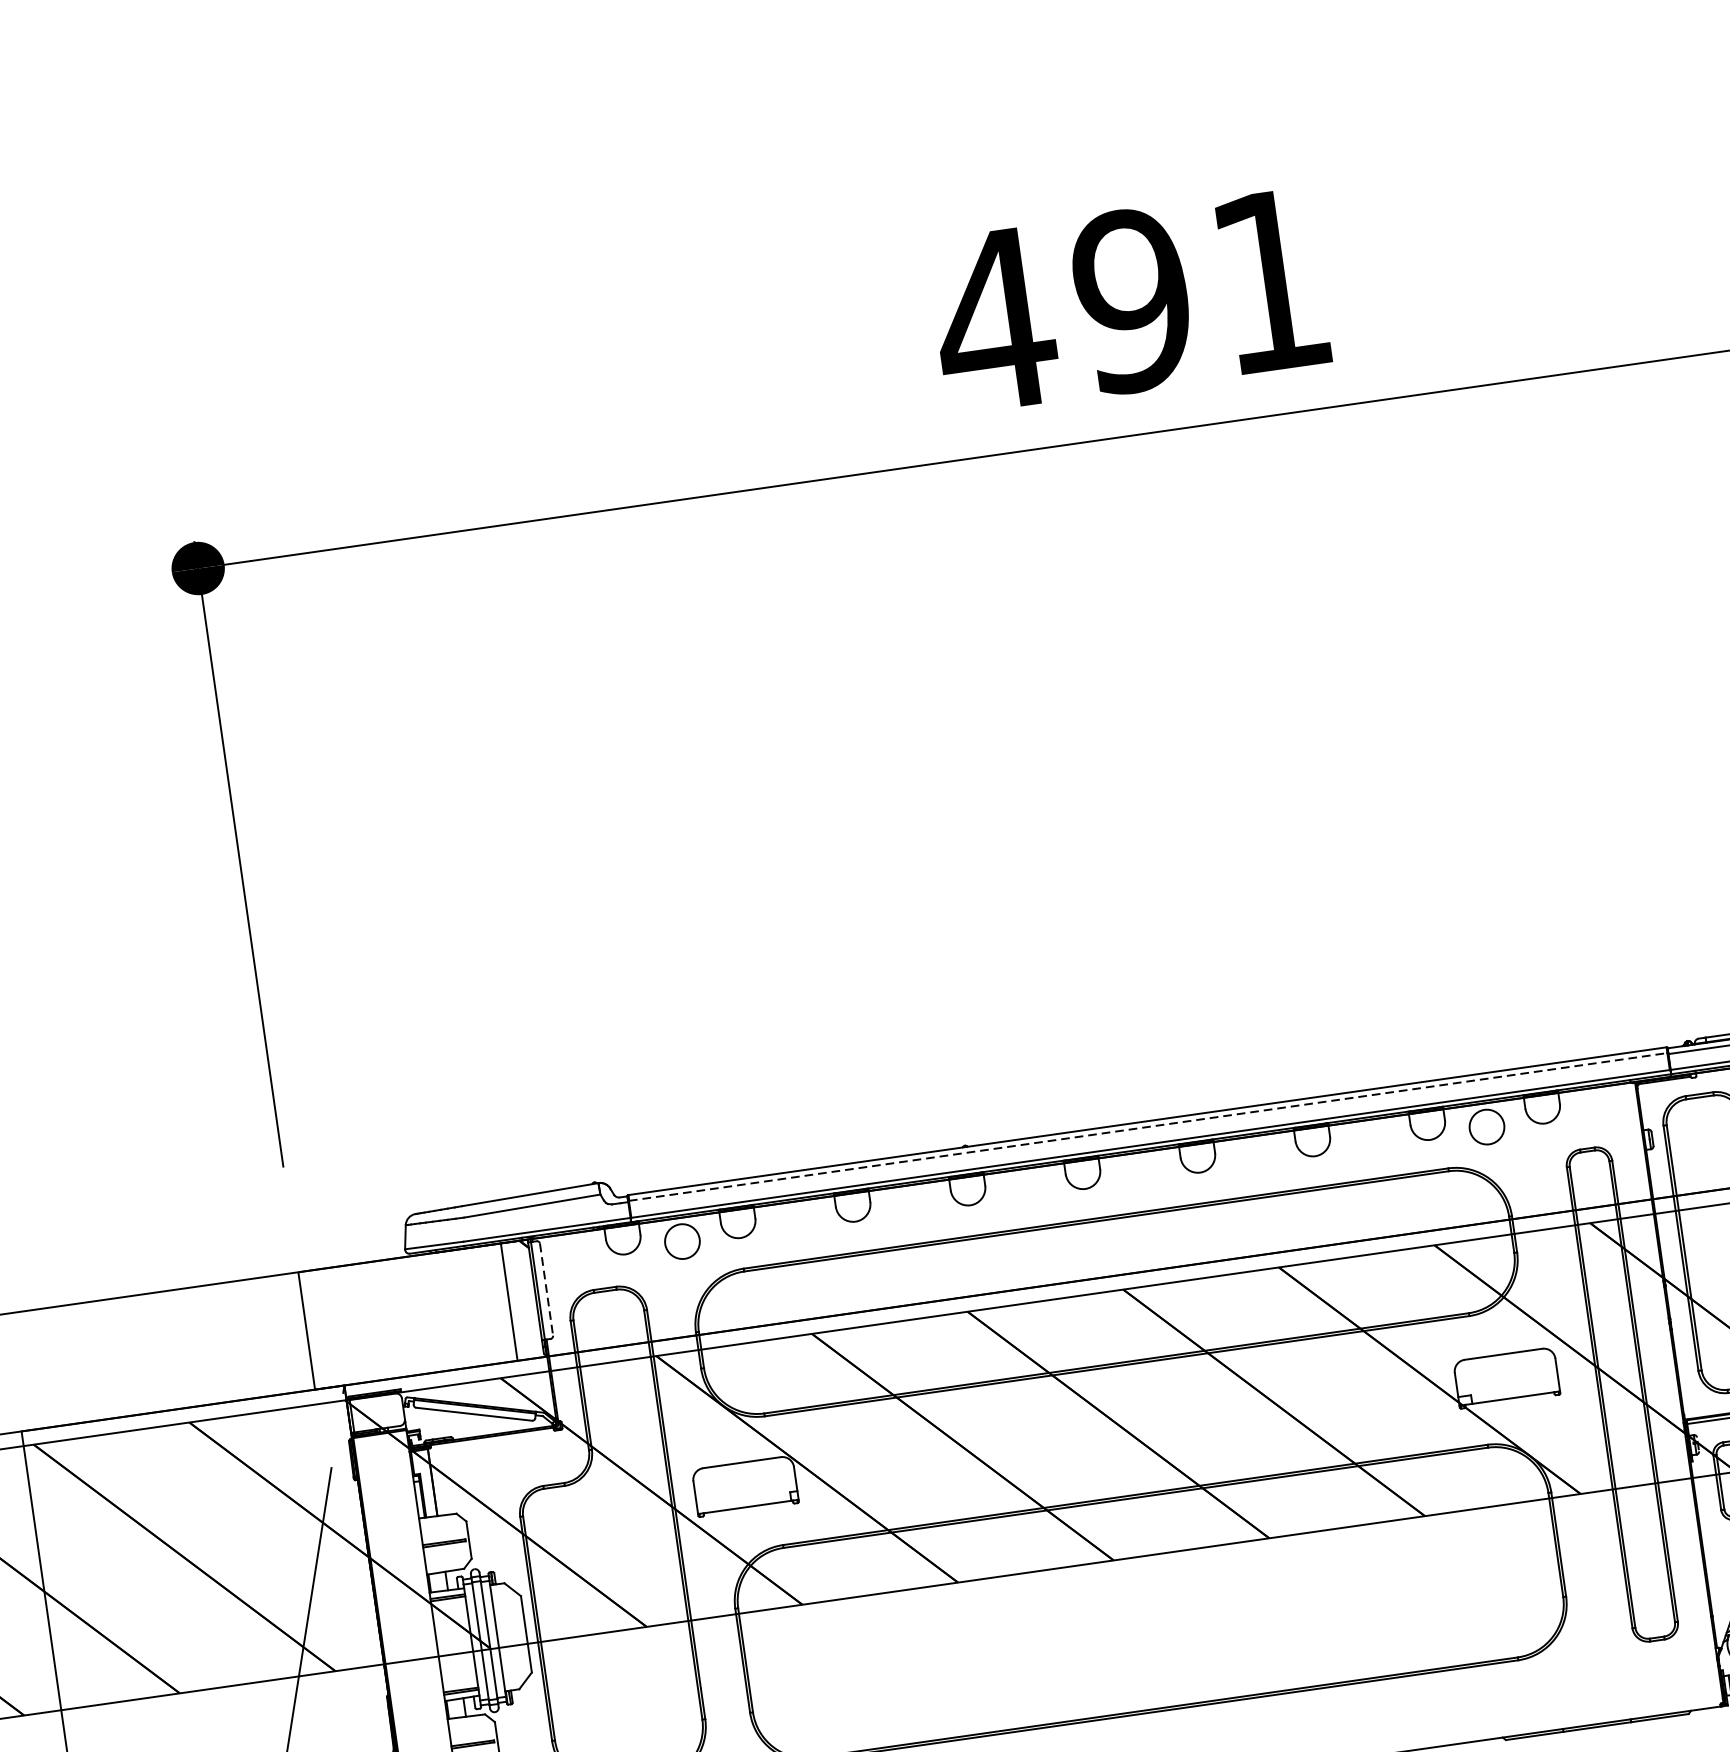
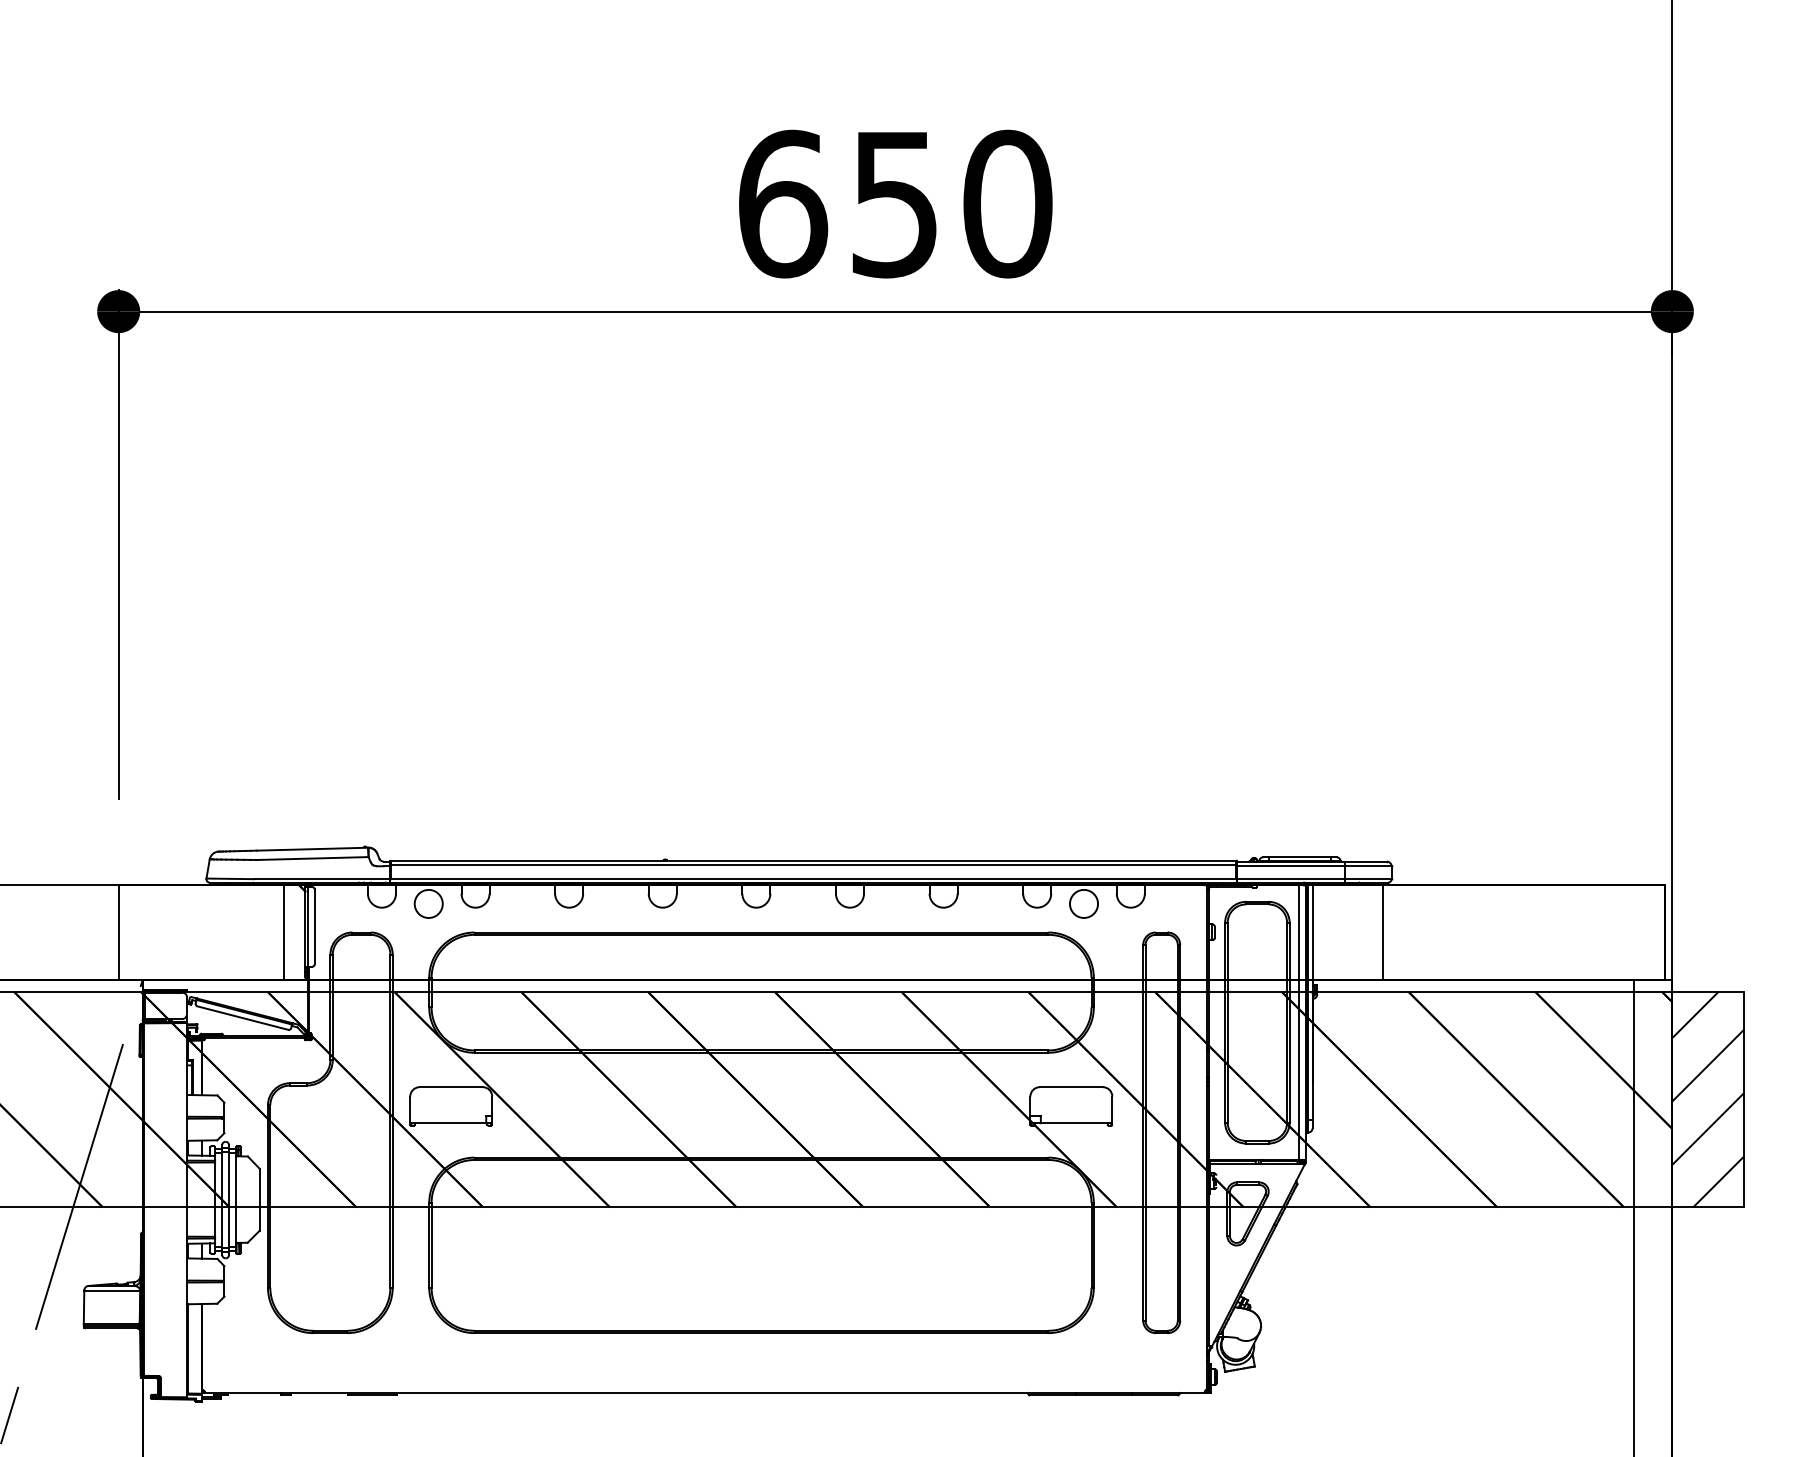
text: (1130, 300) -> (893, 203), 491 -> 650
line: (1148, 1127) -> (813, 865), dashed -> solid
line: (546, 1290) -> (314, 927), dashed -> solid

